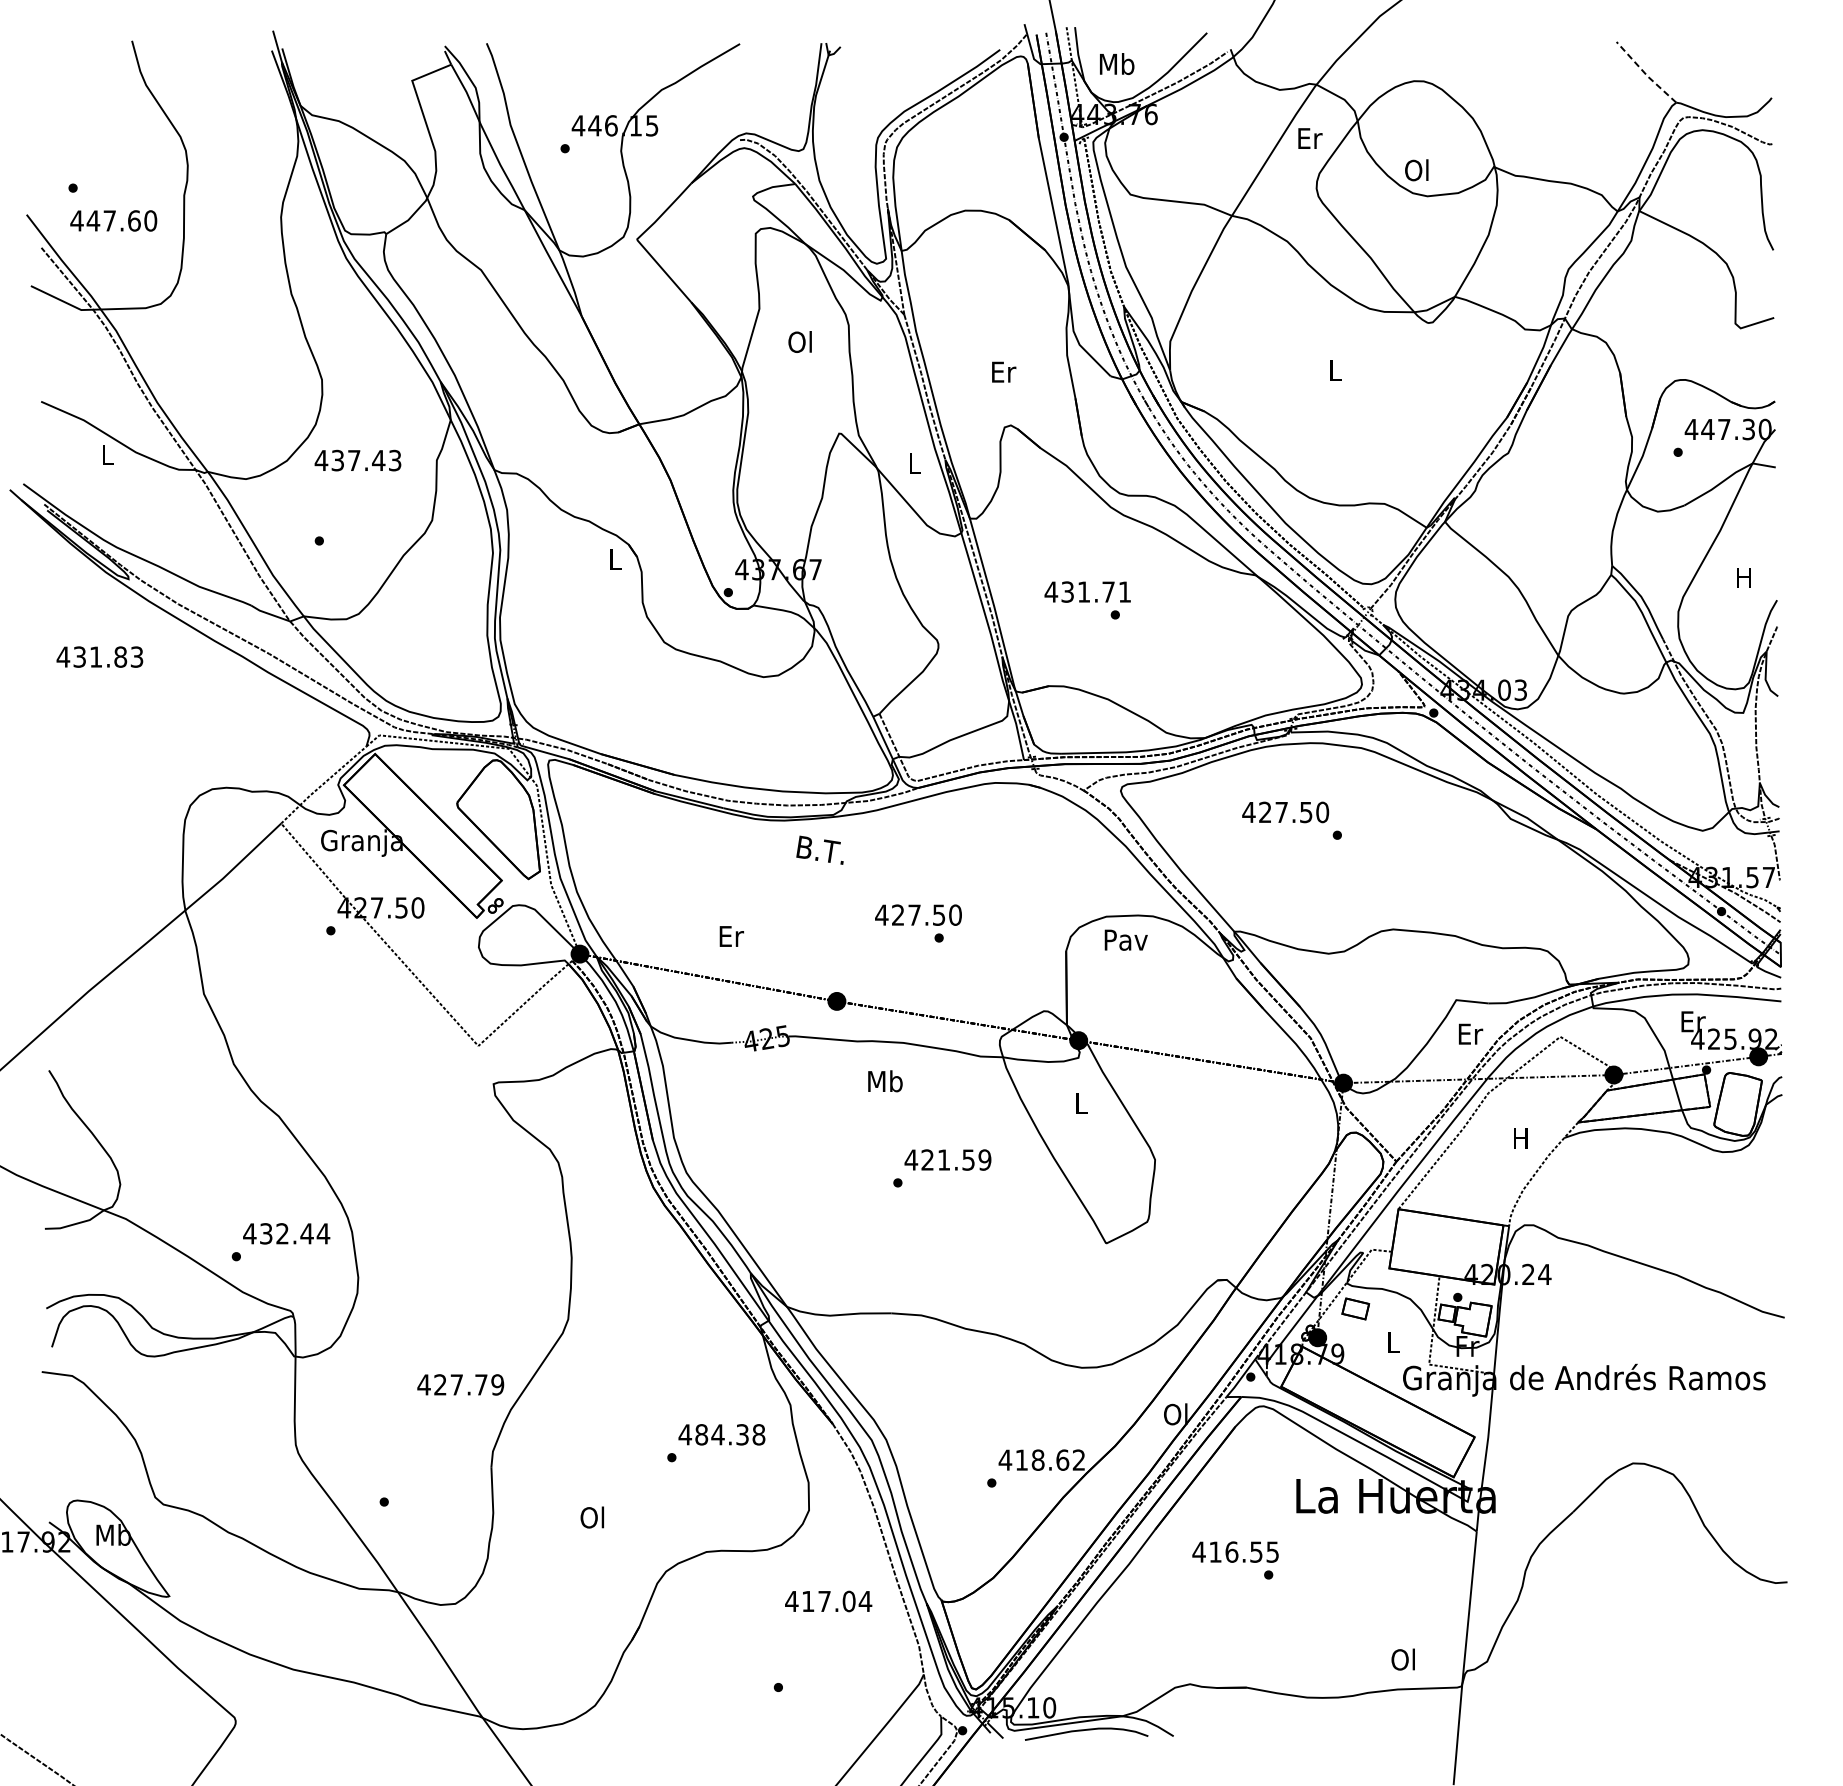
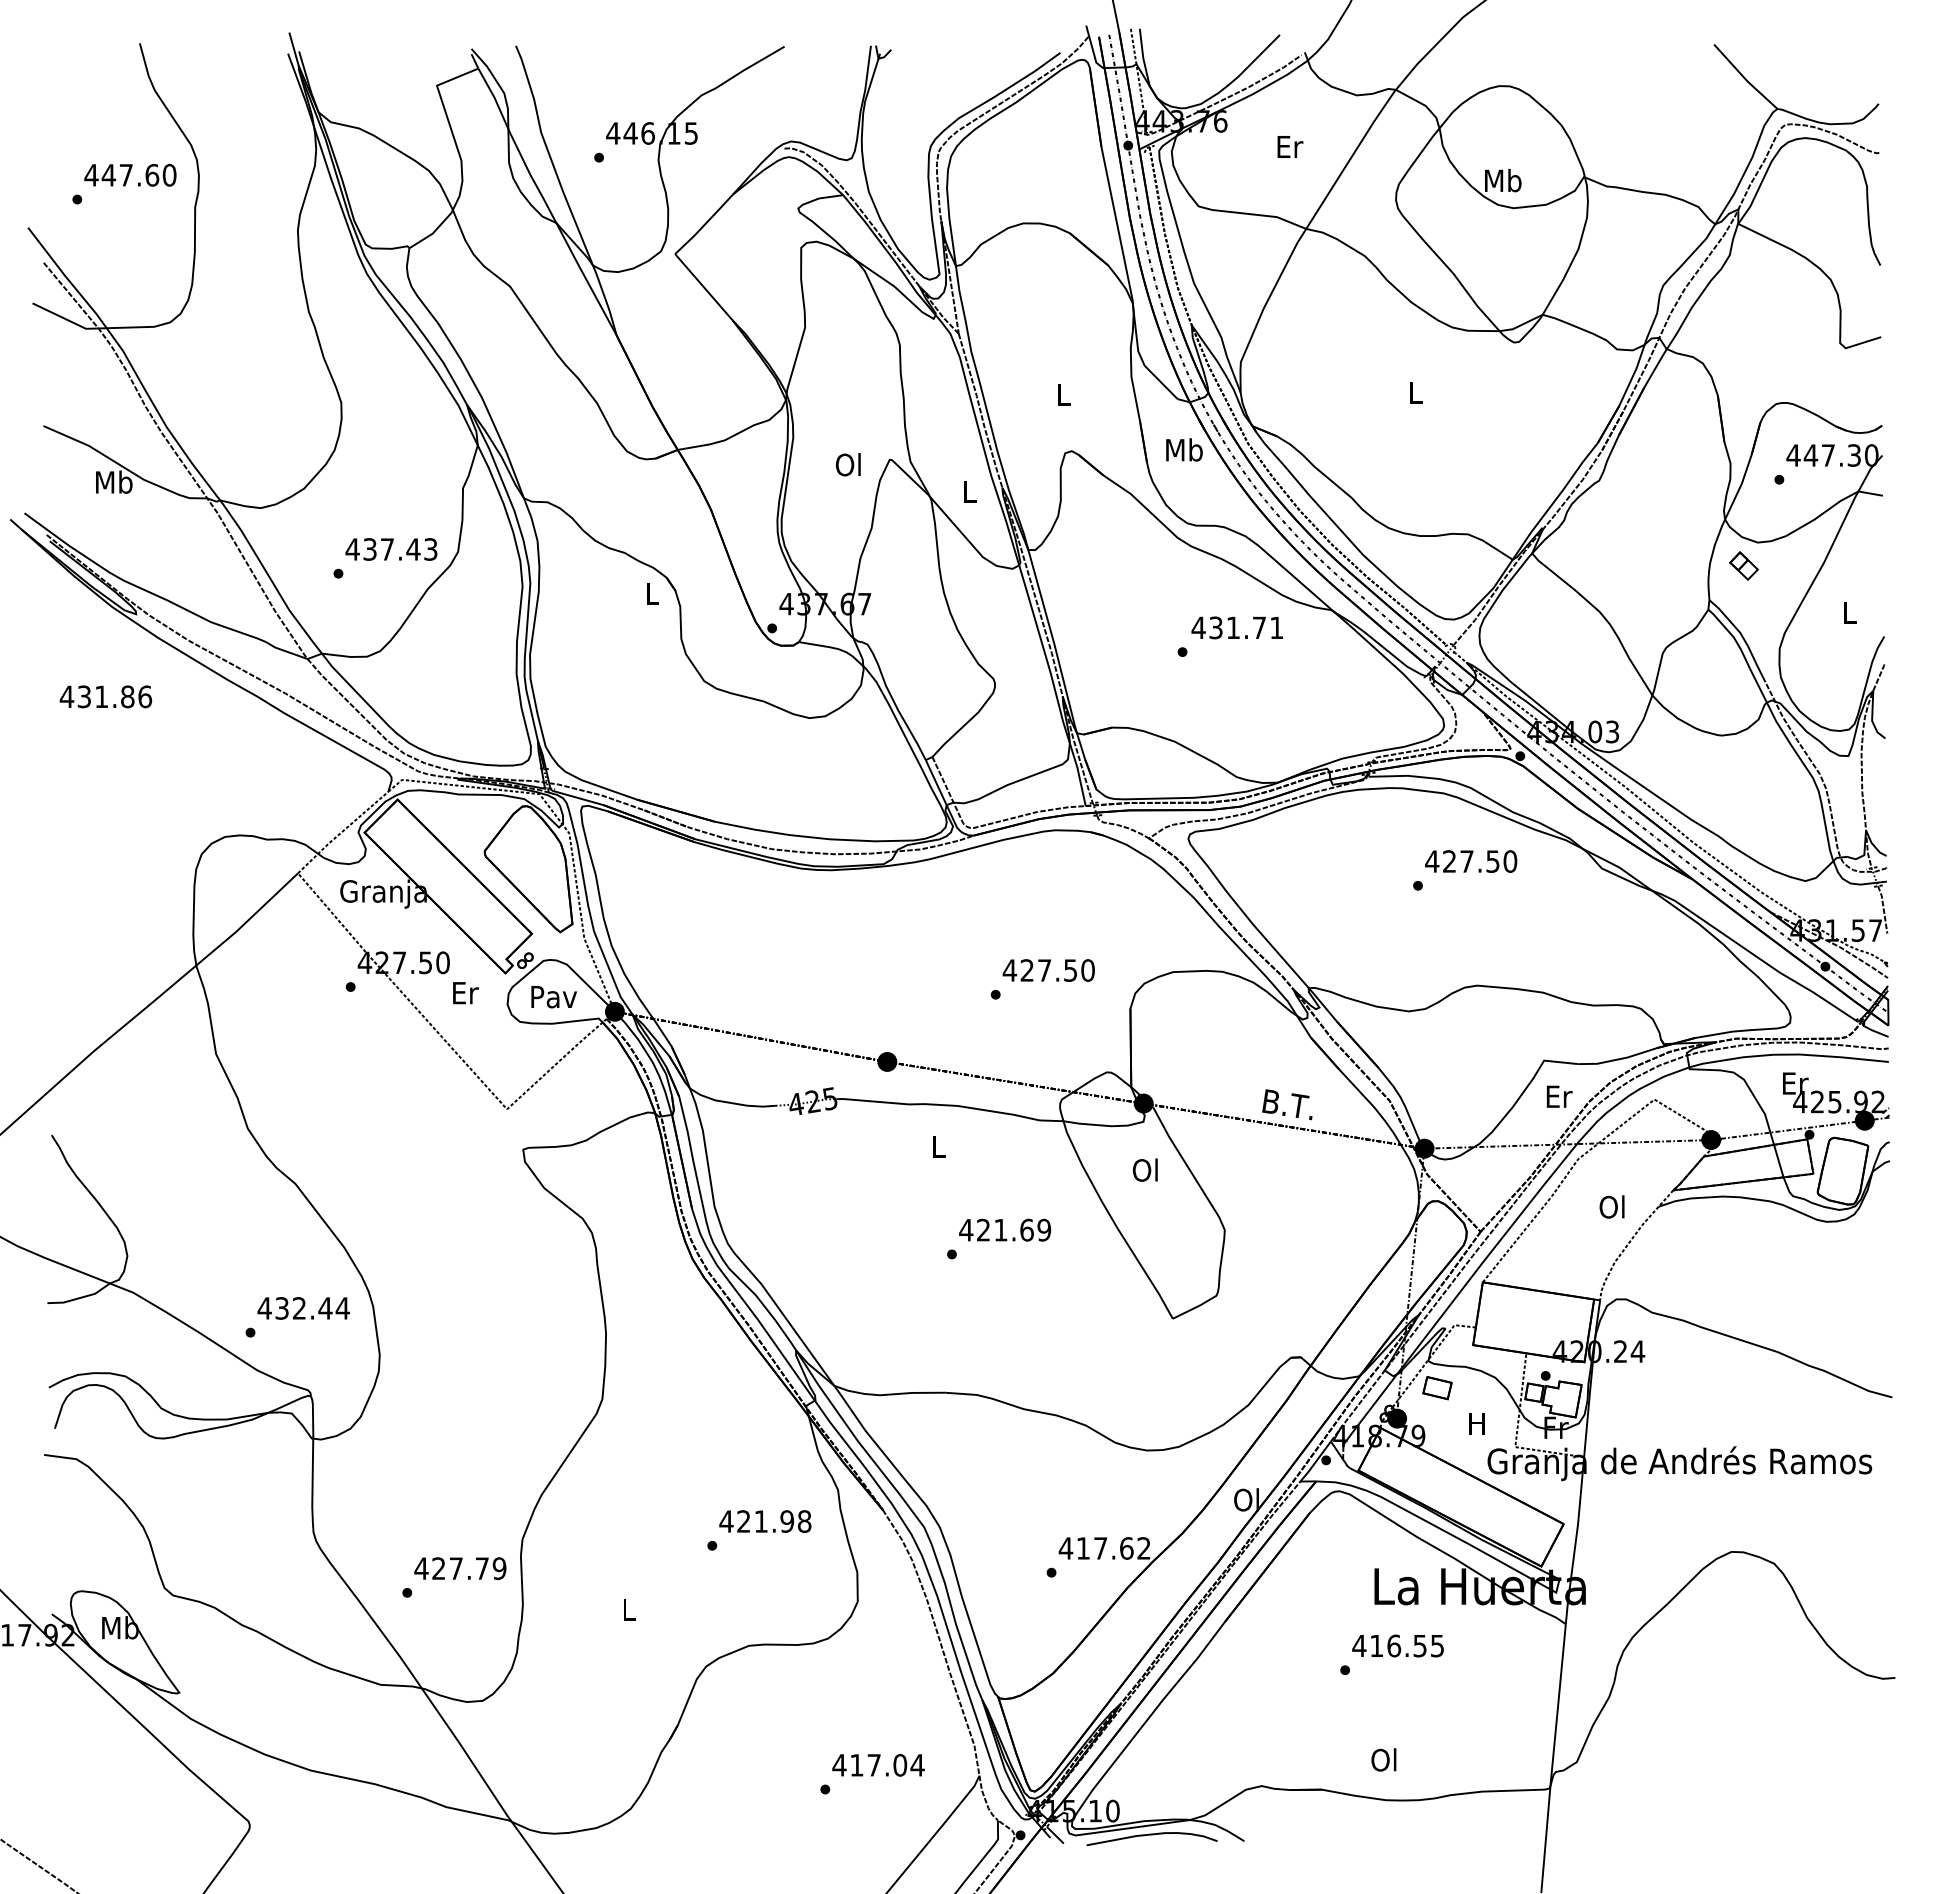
text: (1117, 63) -> (1184, 449), moved
line: (1645, 74) -> (1744, 78), dashed -> solid
text: (1310, 138) -> (1290, 146), moved
text: (1417, 170) -> (1503, 180), Ol -> Mb
text: (113, 221) -> (130, 175), moved
text: (799, 341) -> (847, 464), moved
text: (1004, 371) -> (1064, 394), Er -> L
text: (108, 454) -> (114, 481), L -> Mb
text: (358, 460) -> (391, 549), moved
part: (1644, 533) -> (1743, 565), added
text: (1744, 577) -> (1849, 612), H -> L
text: (1086, 591) -> (1236, 627), moved
text: (137, 656) -> (145, 696), 431.83 -> 431.86
text: (1285, 812) -> (1471, 861), moved
text: (820, 850) -> (1287, 1104), moved
text: (918, 915) -> (1048, 970), moved
text: (731, 936) -> (465, 993), moved
text: (1125, 940) -> (553, 997), moved
text: (885, 1081) -> (938, 1146), Mb -> L
text: (1079, 1102) -> (1144, 1169), L -> Ol
text: (1519, 1137) -> (1611, 1206), H -> Ol
text: (968, 1159) -> (1026, 1229), 421.59 -> 421.69
text: (1392, 1342) -> (1476, 1423), L -> H
text: (460, 1384) -> (460, 1568), moved
text: (722, 1434) -> (765, 1521), 484.38 -> 421.98
text: (1037, 1460) -> (1100, 1548), 418.62 -> 417.62
text: (591, 1516) -> (627, 1608), Ol -> L
text: (1235, 1551) -> (1397, 1645), moved
text: (828, 1601) -> (878, 1765), moved
text: (1402, 1659) -> (1383, 1759), moved

